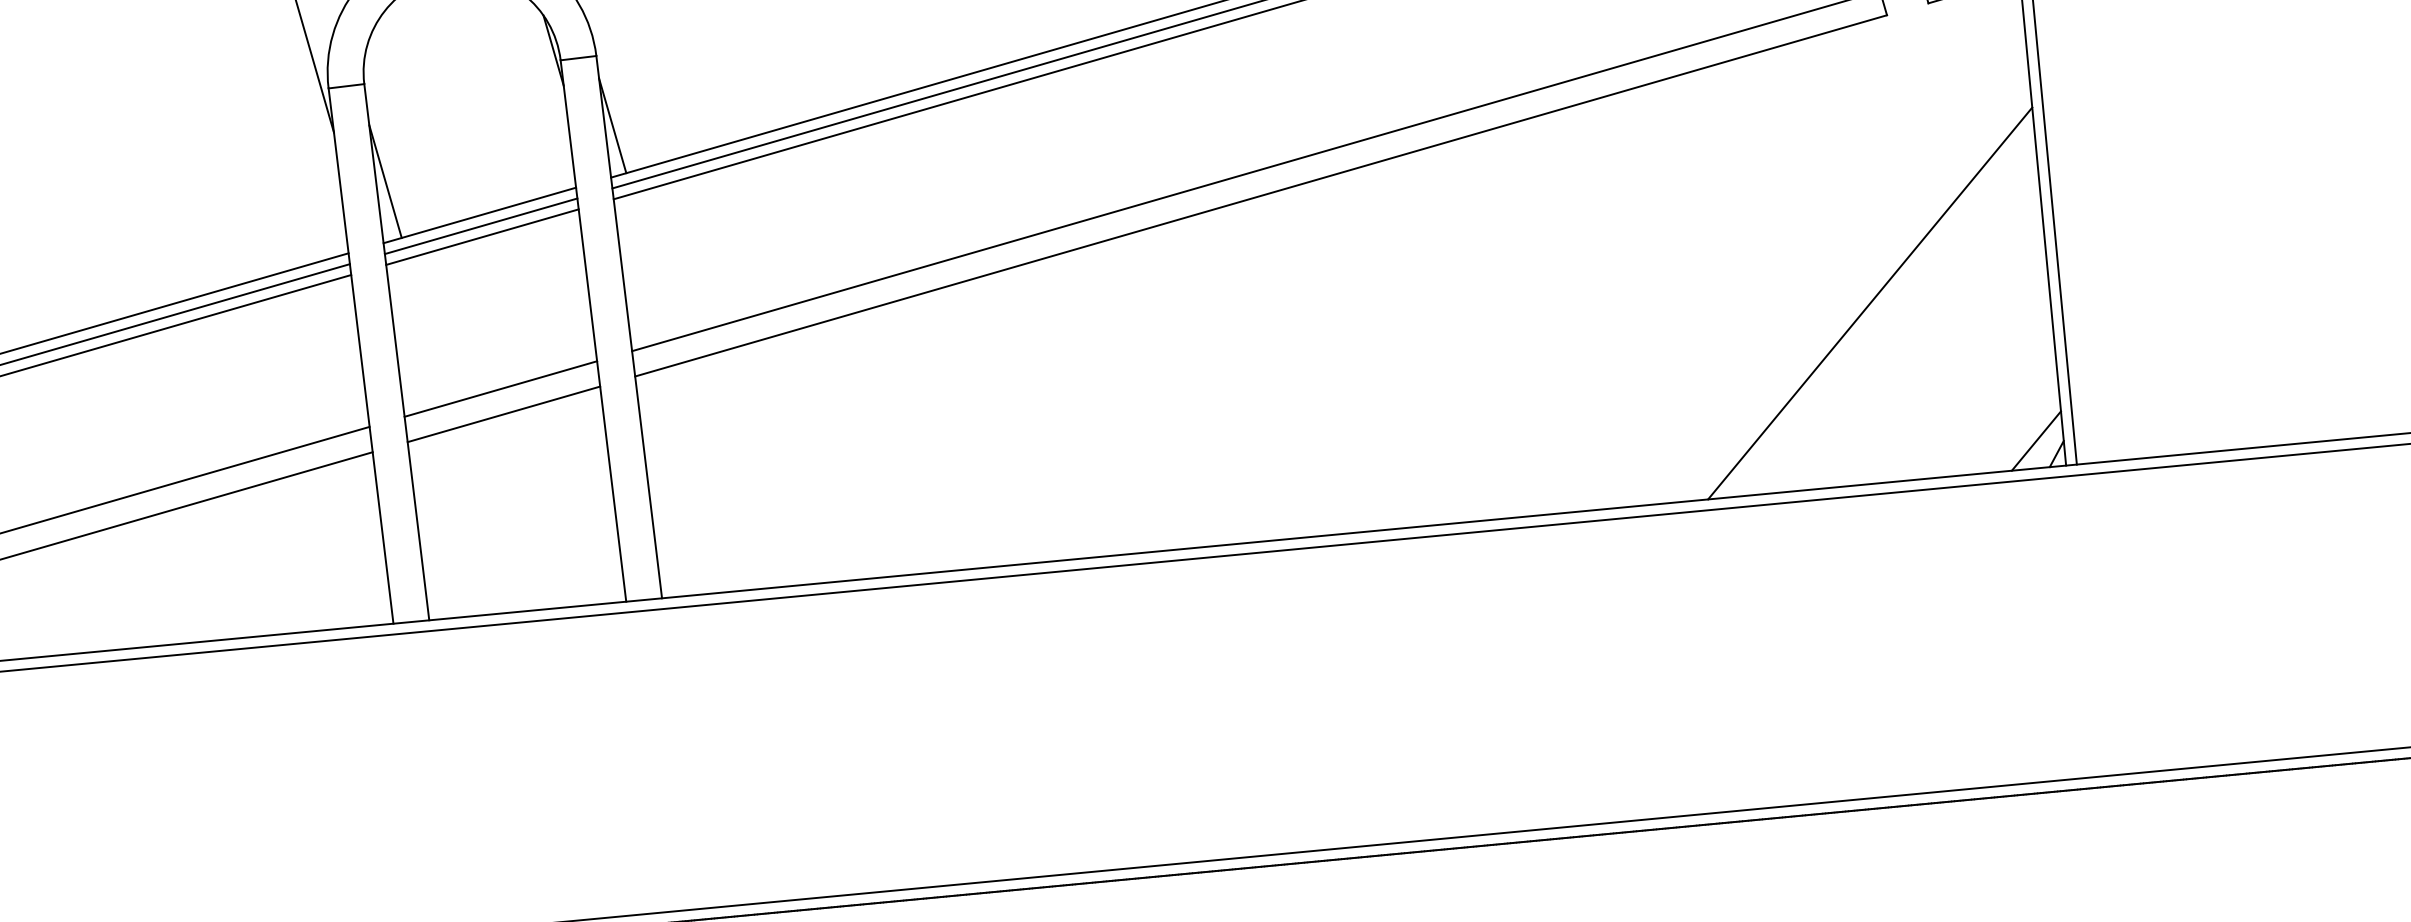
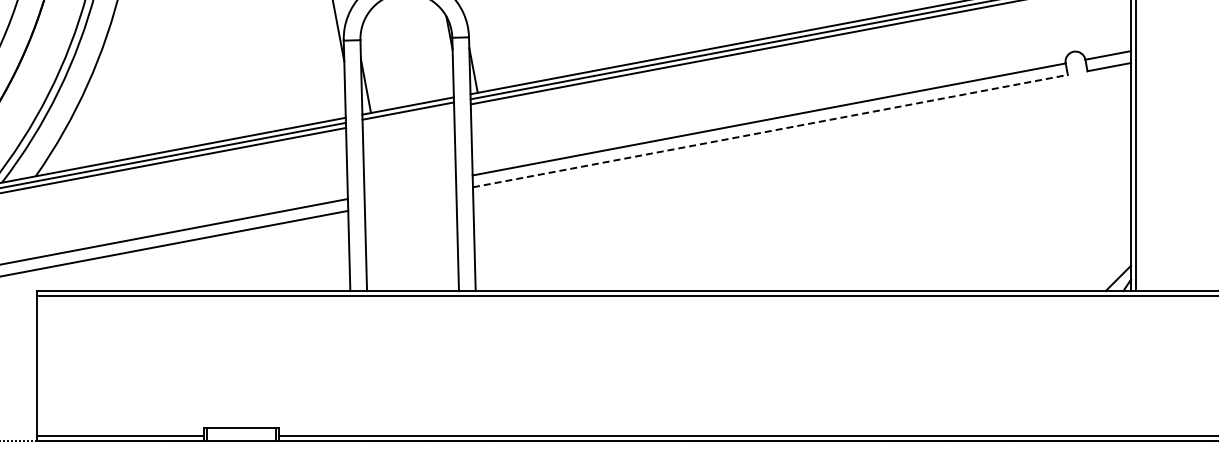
line: (1261, 196) -> (770, 131), solid -> dashed
line: (482, 235) -> (408, 115), removed
line: (1870, 303) -> (1047, 207), removed
line: (501, 387) -> (410, 186), removed
line: (503, 413) -> (410, 198), removed

